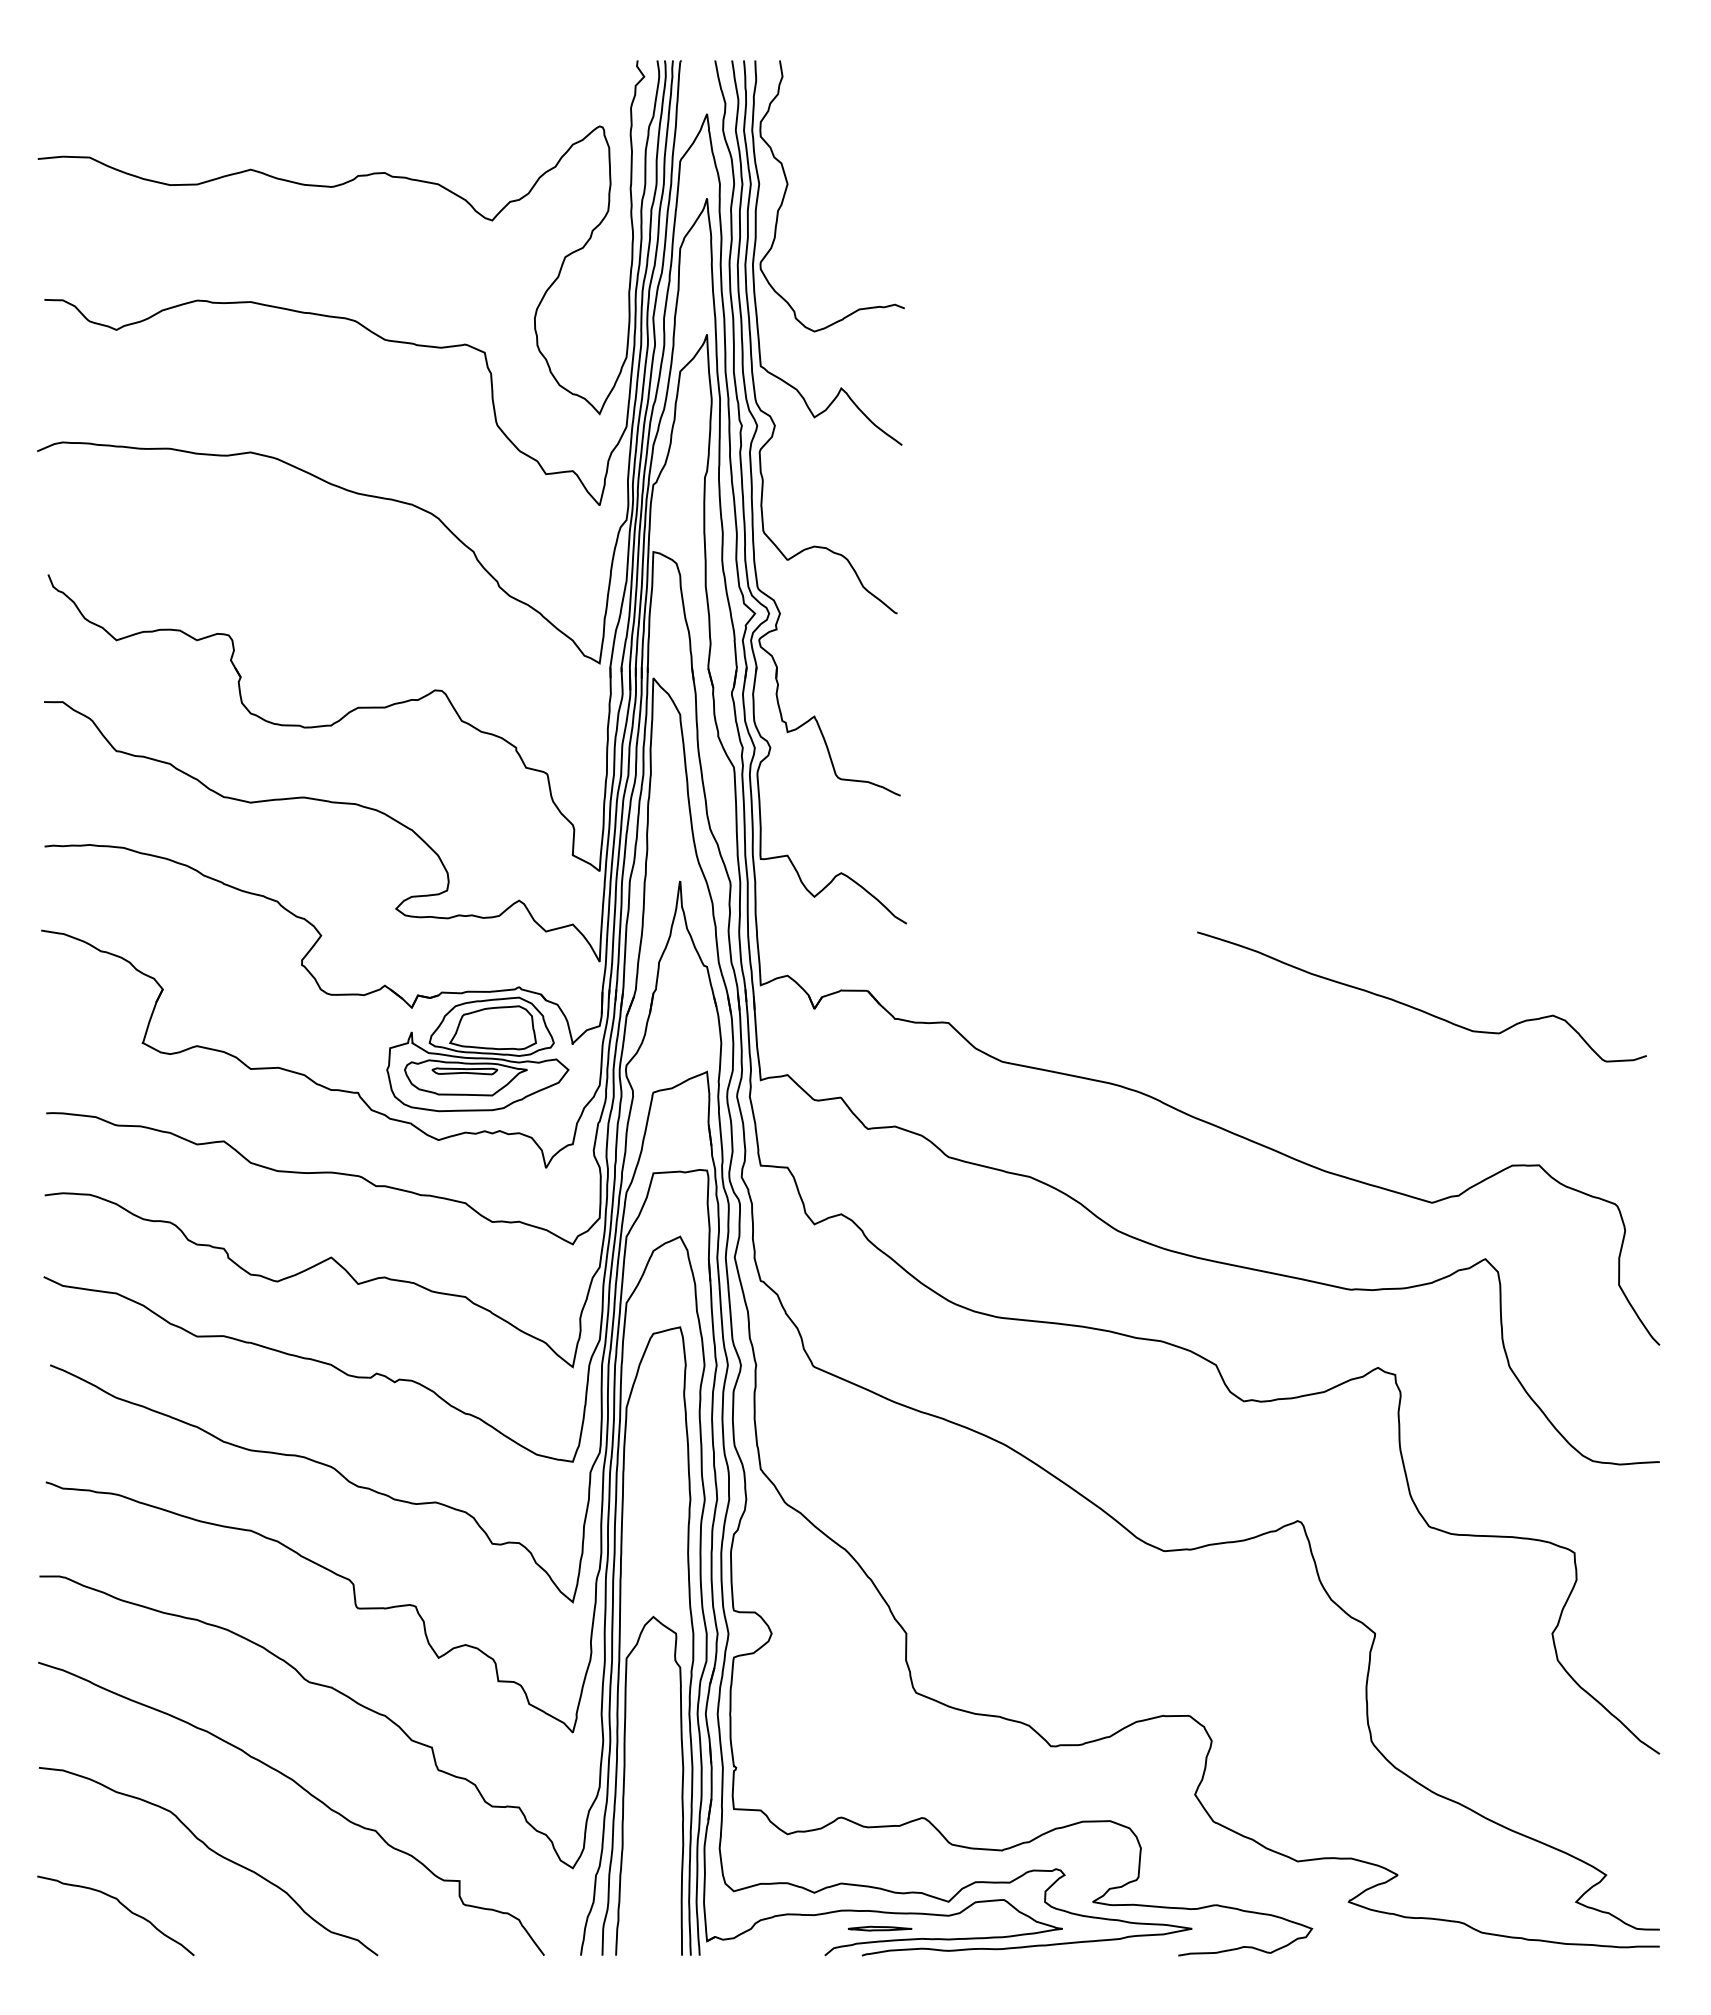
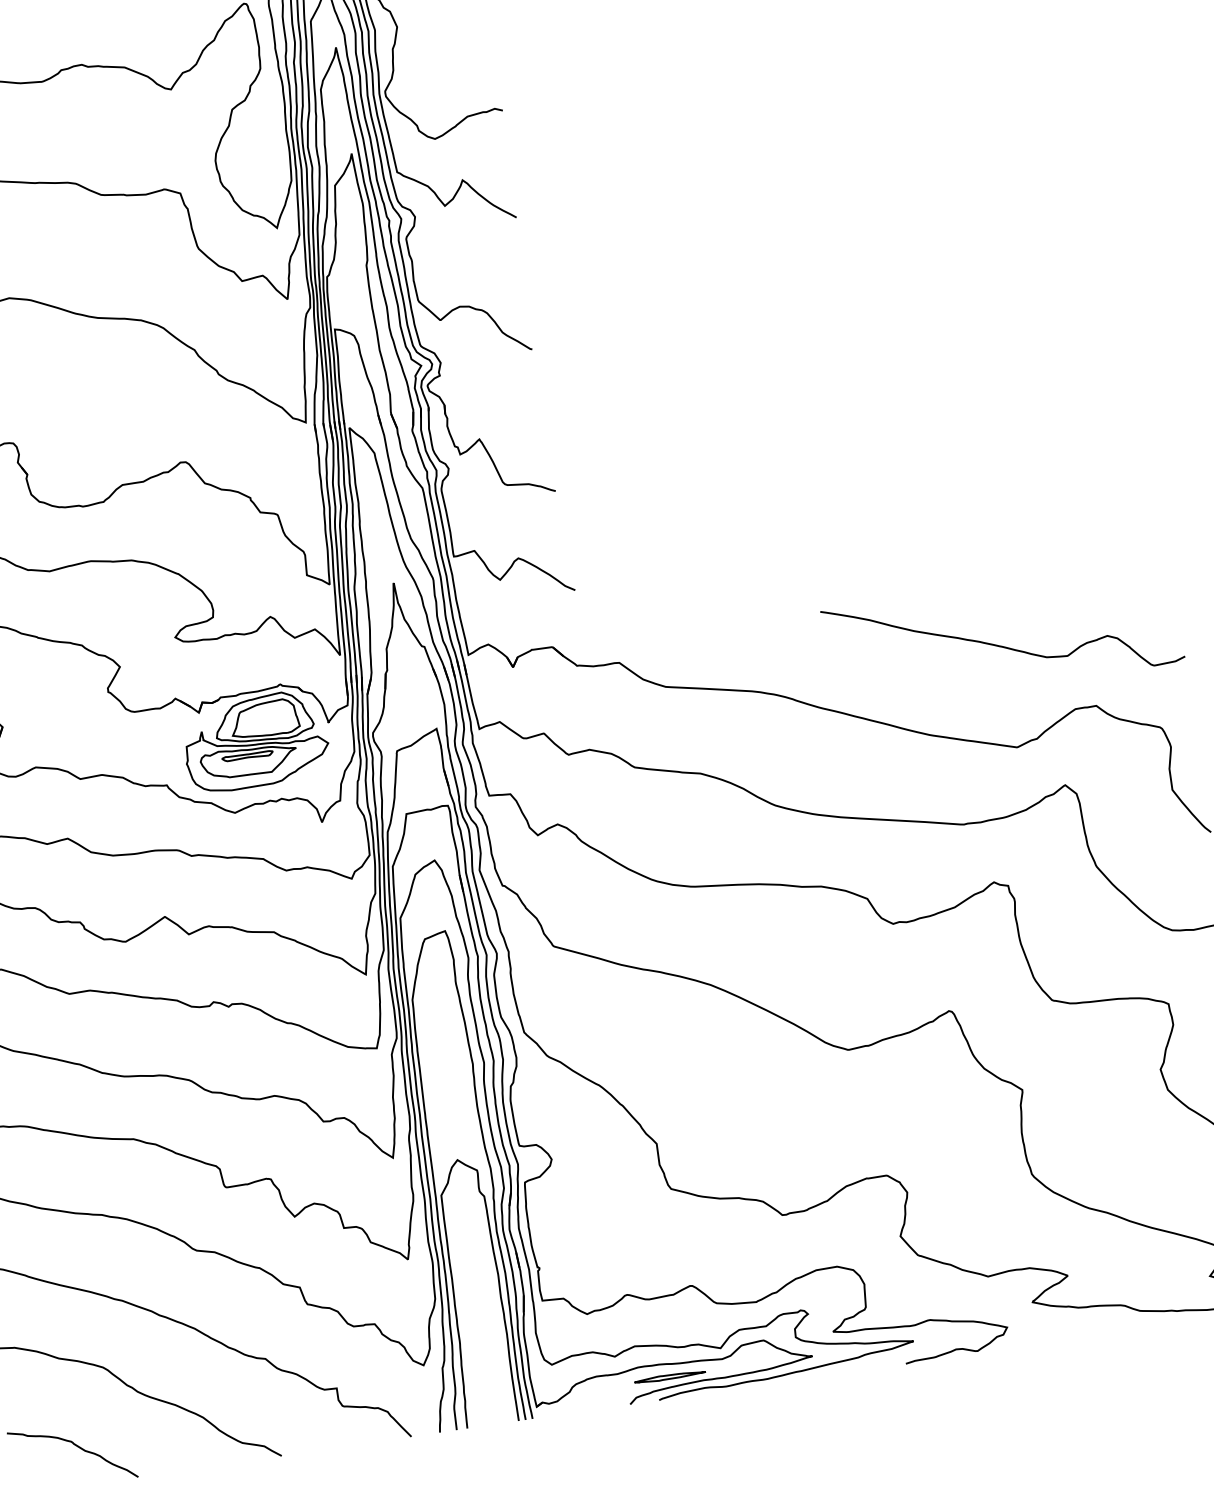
curve: (1418, 1008) -> (1001, 645), moved
part: (879, 1928) -> (669, 1377), size x1.43

